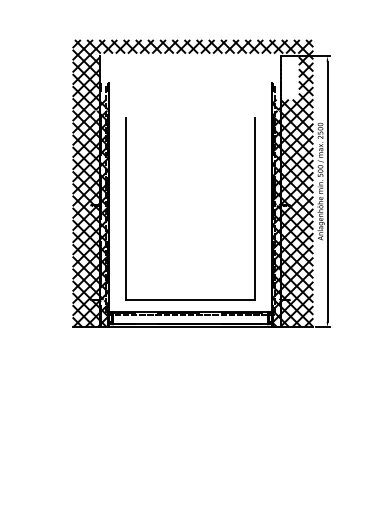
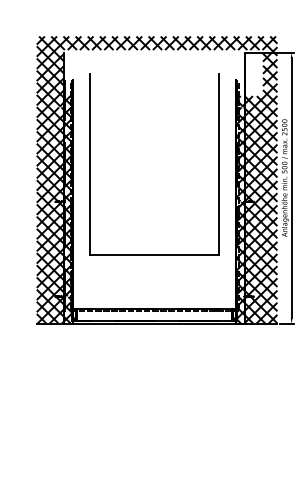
part: (126, 208) -> (90, 164), moved

